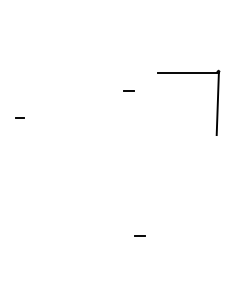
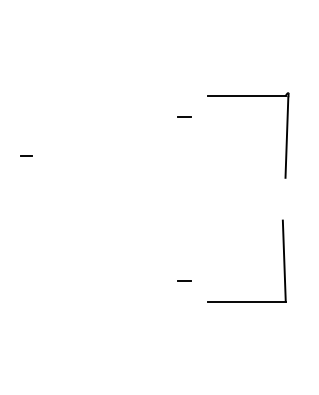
line: (128, 90) -> (183, 116), moved
part: (214, 198) -> (282, 261), added
line: (139, 235) -> (183, 281), moved

